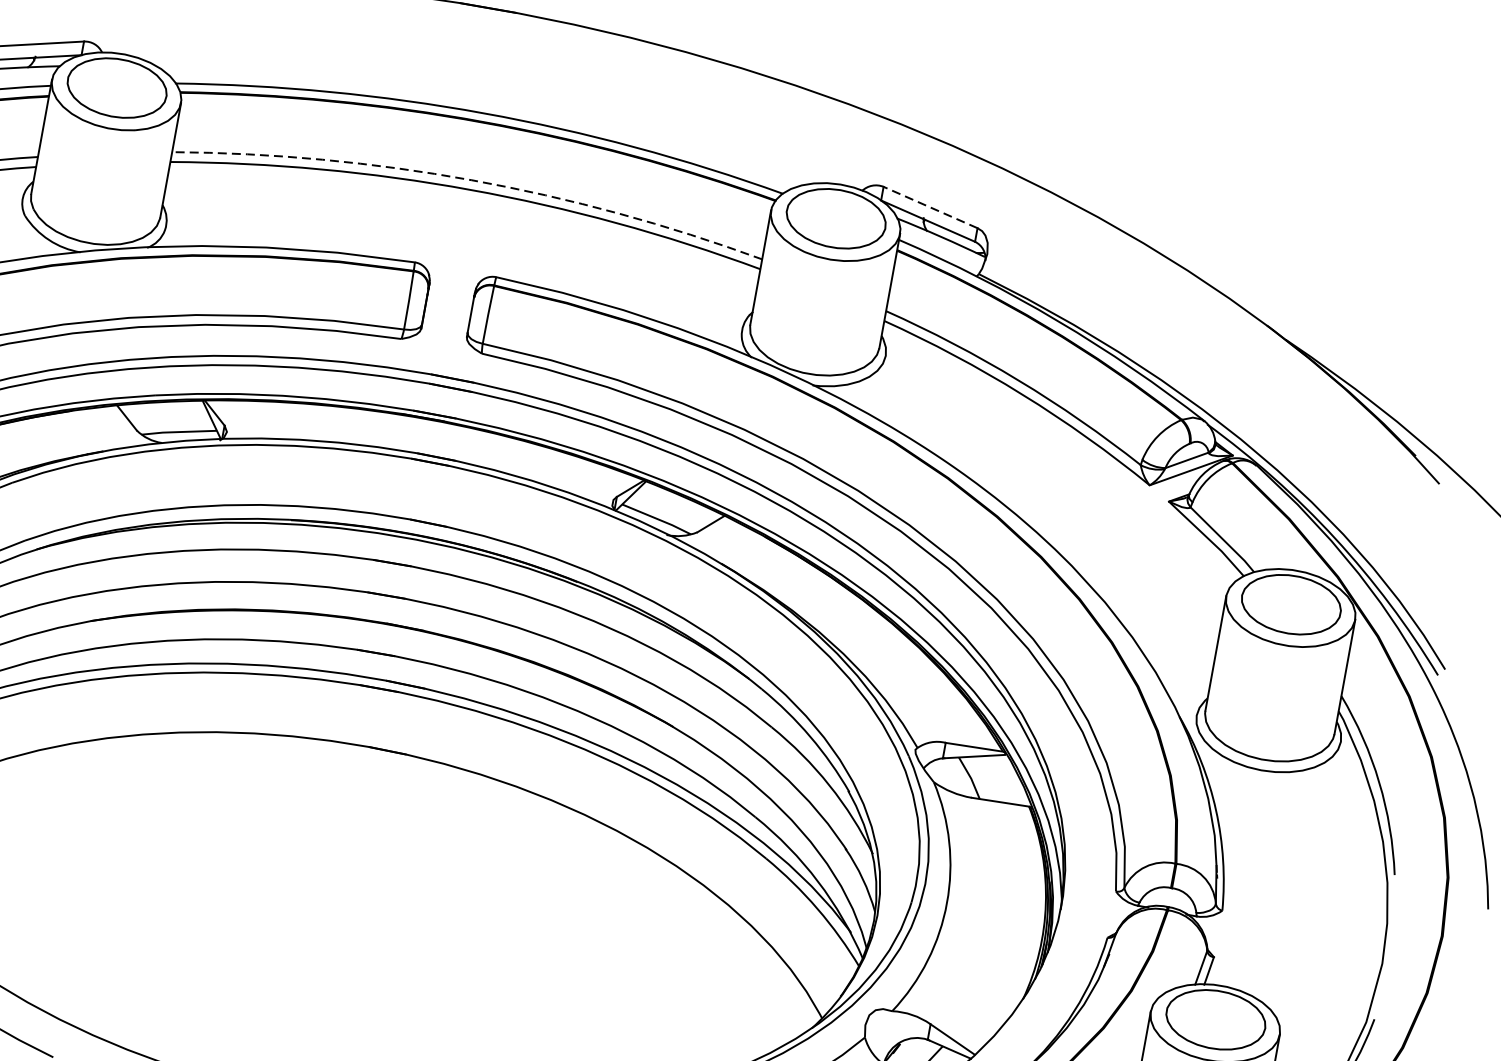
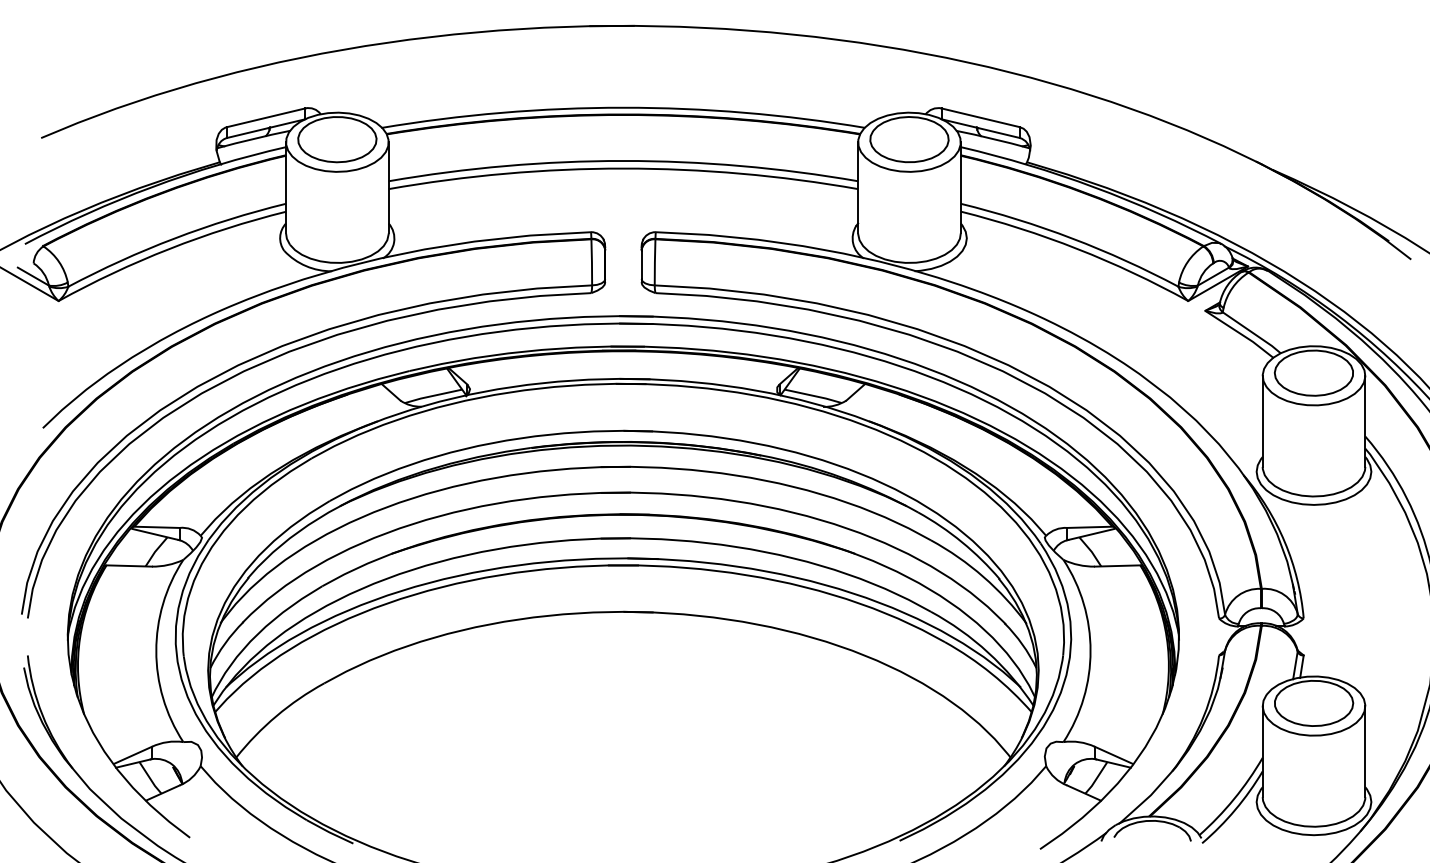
arc: (472, 179) -> (623, 160), dashed -> solid
line: (930, 207) -> (980, 117), dashed -> solid

